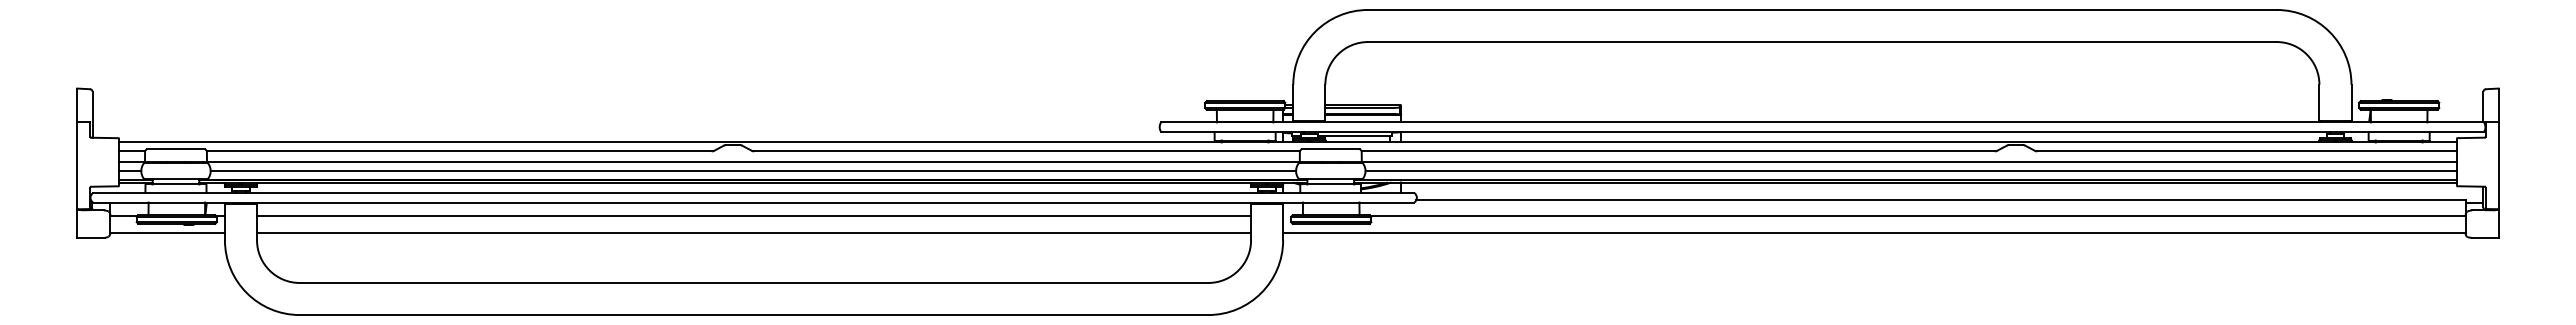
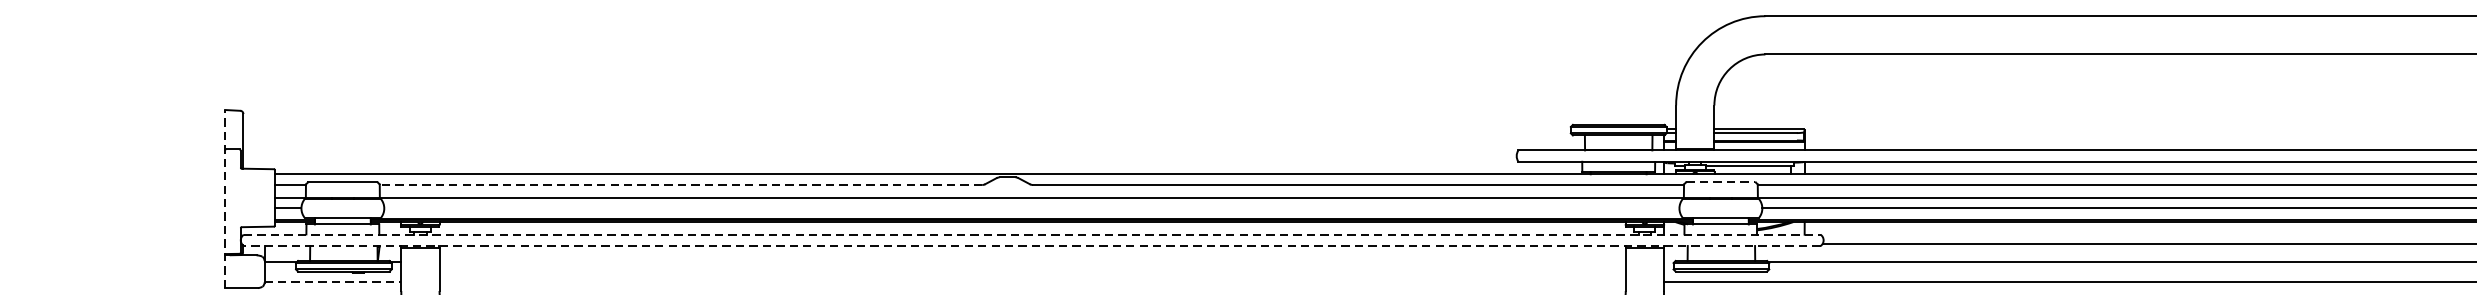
line: (1330, 149) -> (1720, 182), solid -> dashed
line: (458, 151) -> (679, 185), solid -> dashed
line: (77, 163) -> (225, 199), solid -> dashed
line: (753, 170) -> (1031, 207), removed
line: (753, 193) -> (1031, 235), solid -> dashed
line: (753, 202) -> (1031, 245), solid -> dashed
line: (754, 215) -> (1033, 261), removed
line: (168, 232) -> (333, 281), solid -> dashed
line: (754, 232) -> (1033, 281), removed

